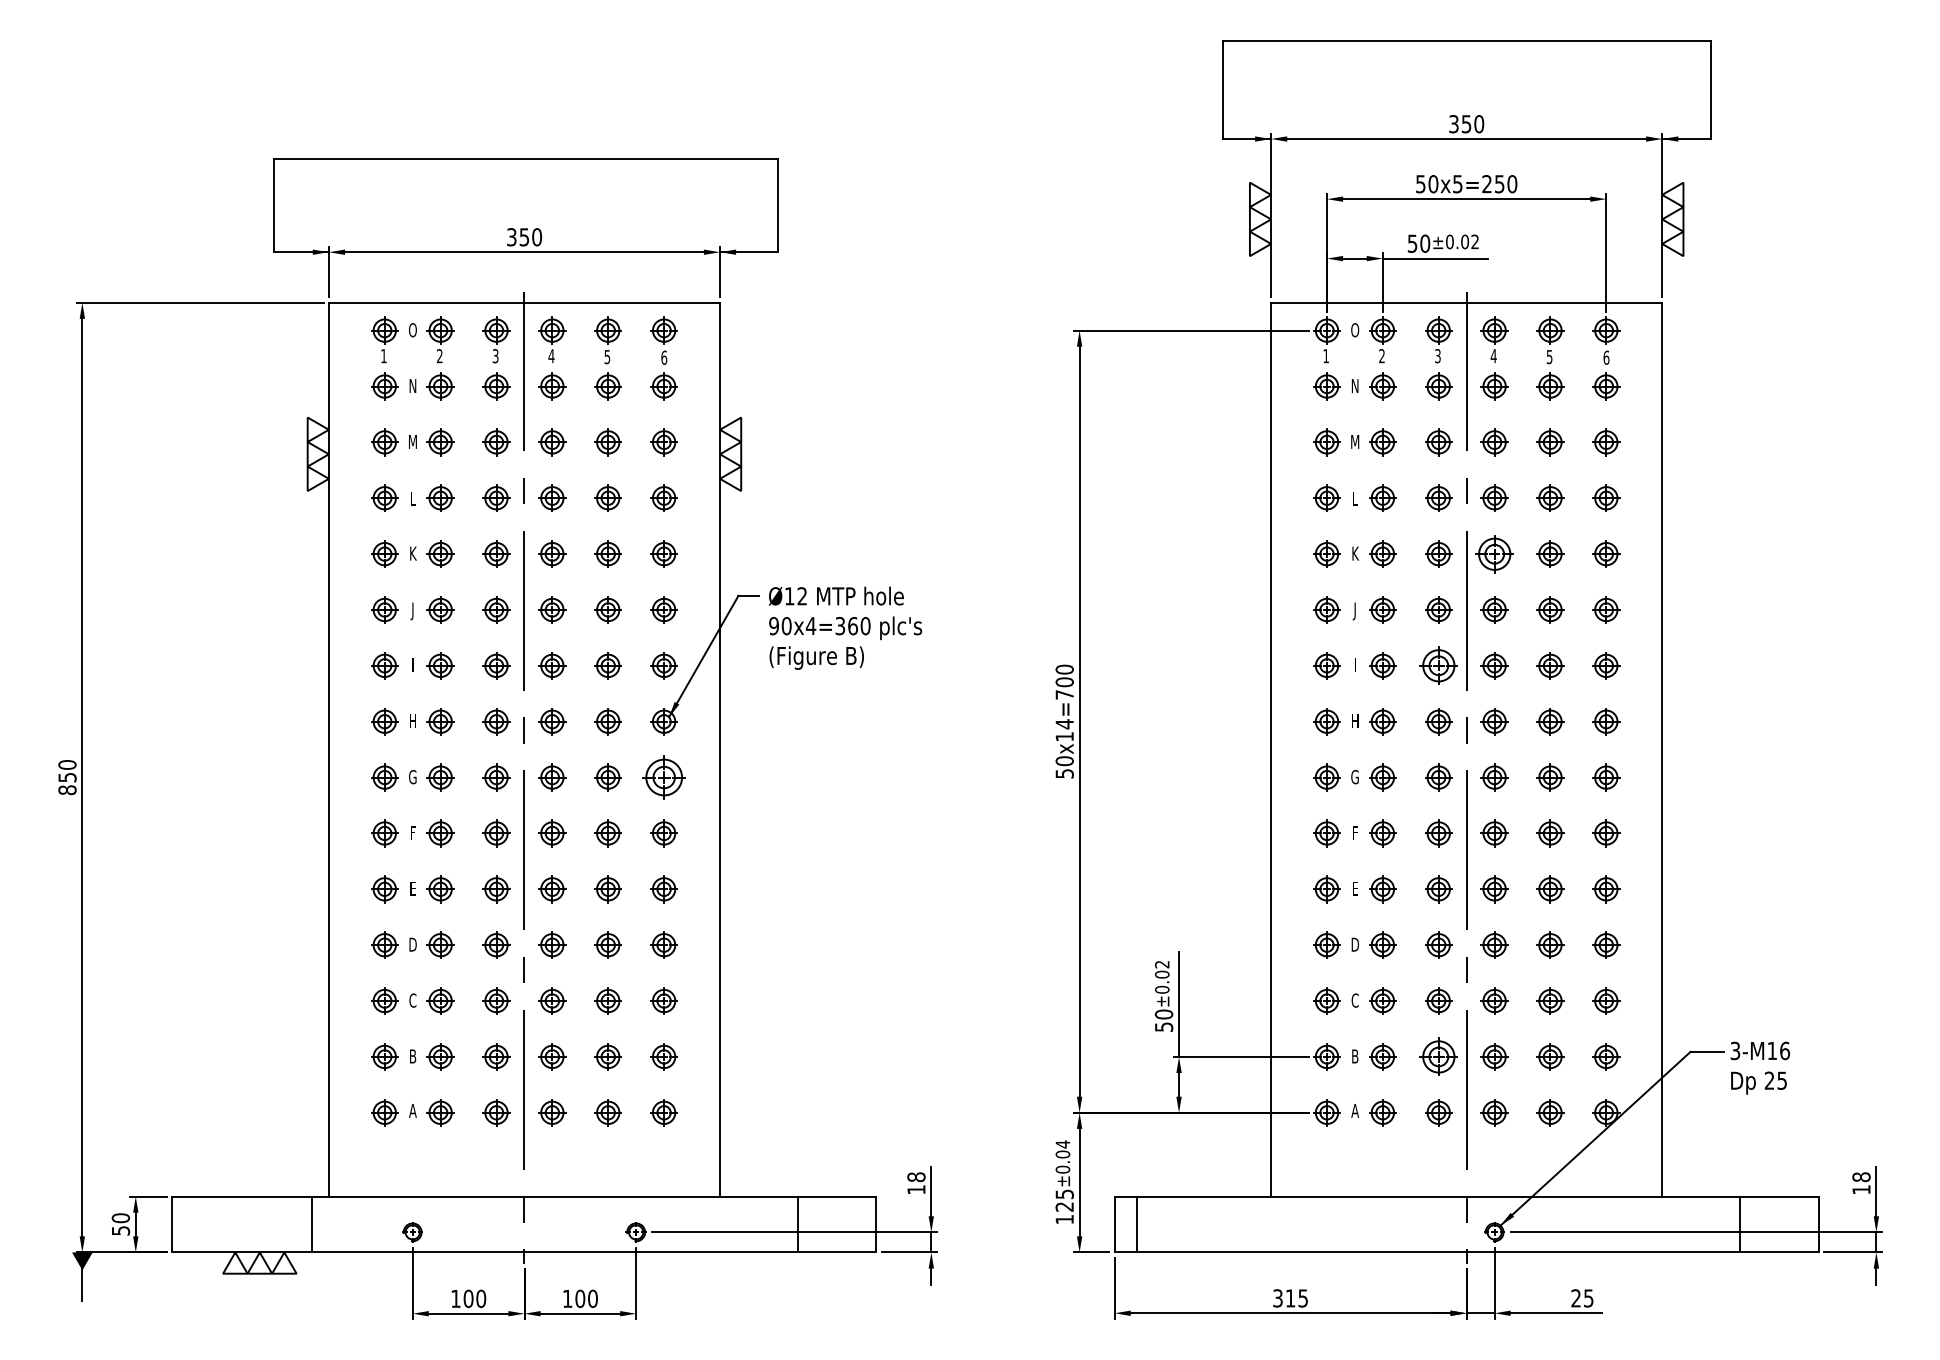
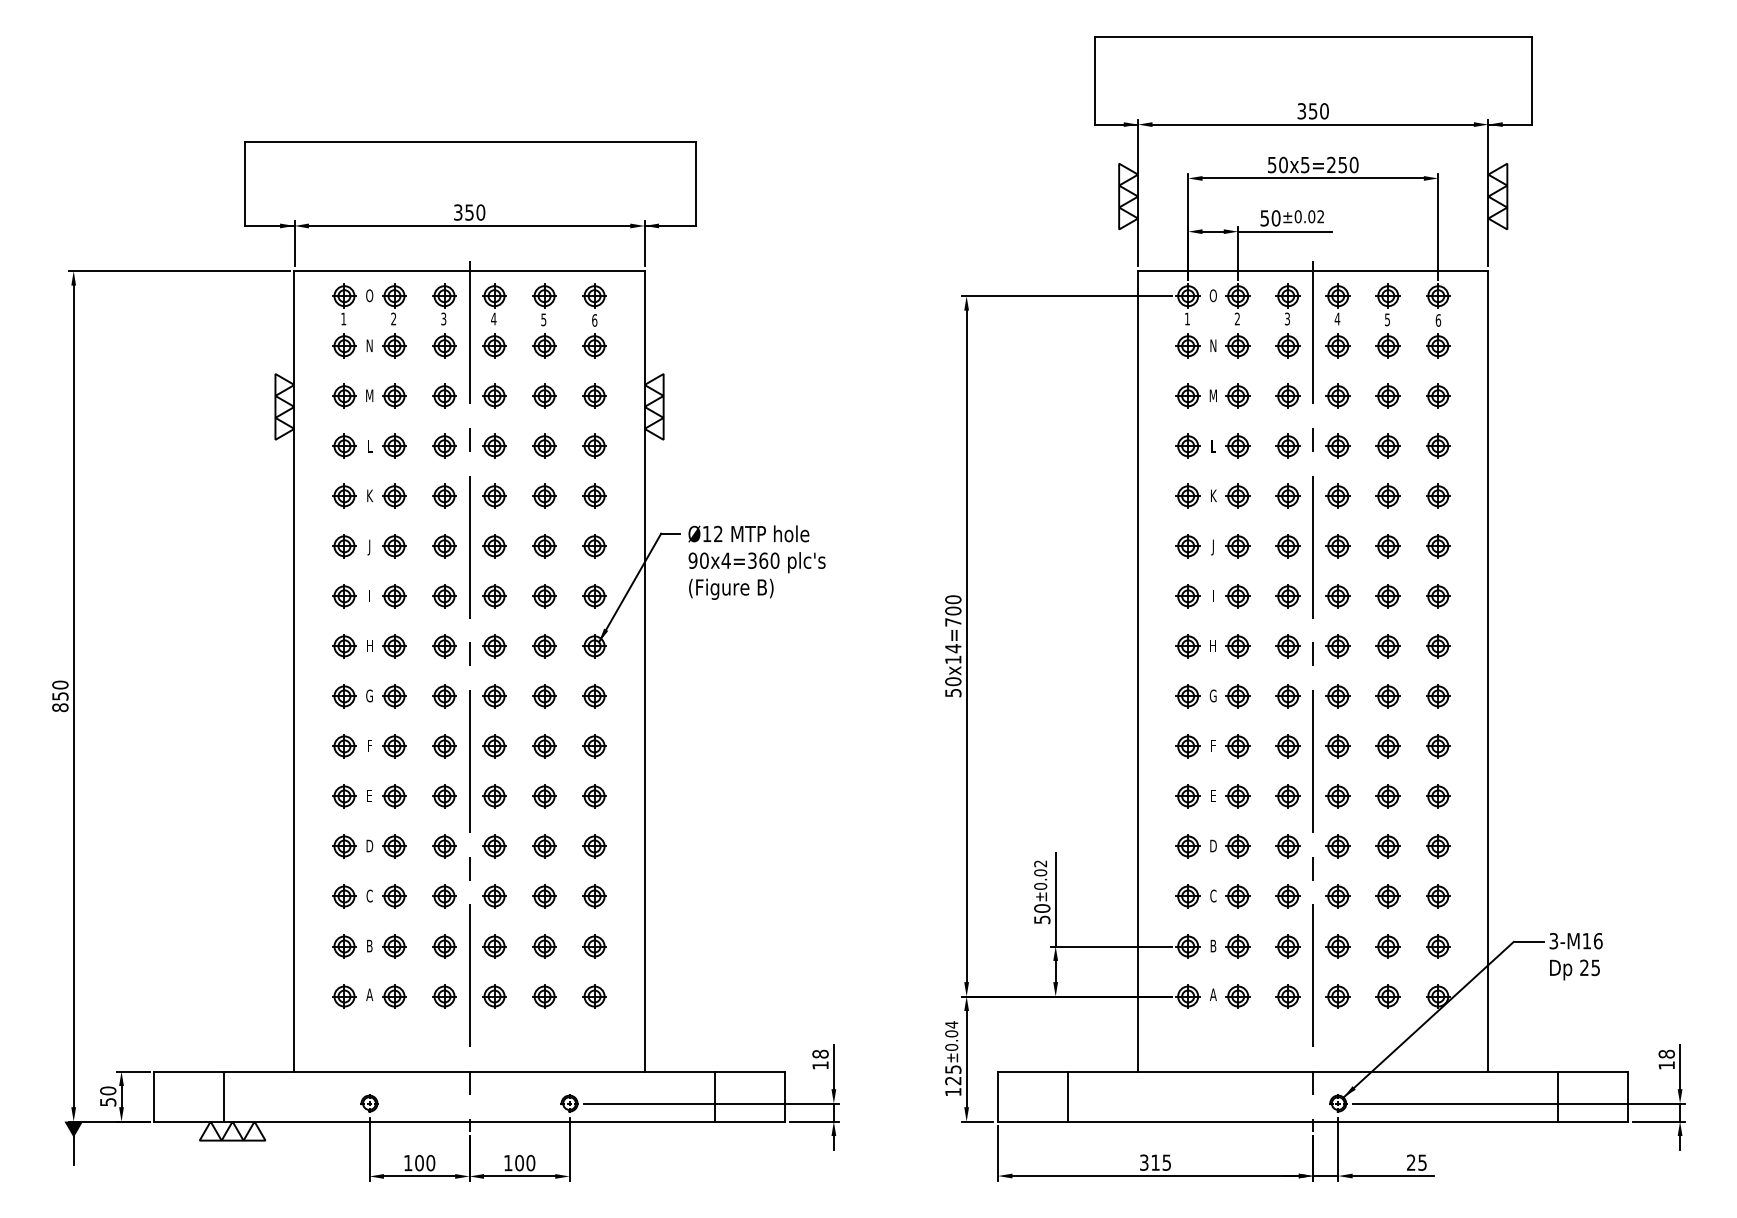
part: (1493, 553) -> (1337, 495), size x0.71
part: (1437, 666) -> (1287, 596), size x0.71
part: (663, 777) -> (594, 696), size x0.62
part: (1437, 1056) -> (1287, 946), size x0.71
line: (312, 1224) -> (224, 1096), moved
line: (1137, 1224) -> (1068, 1096), moved

